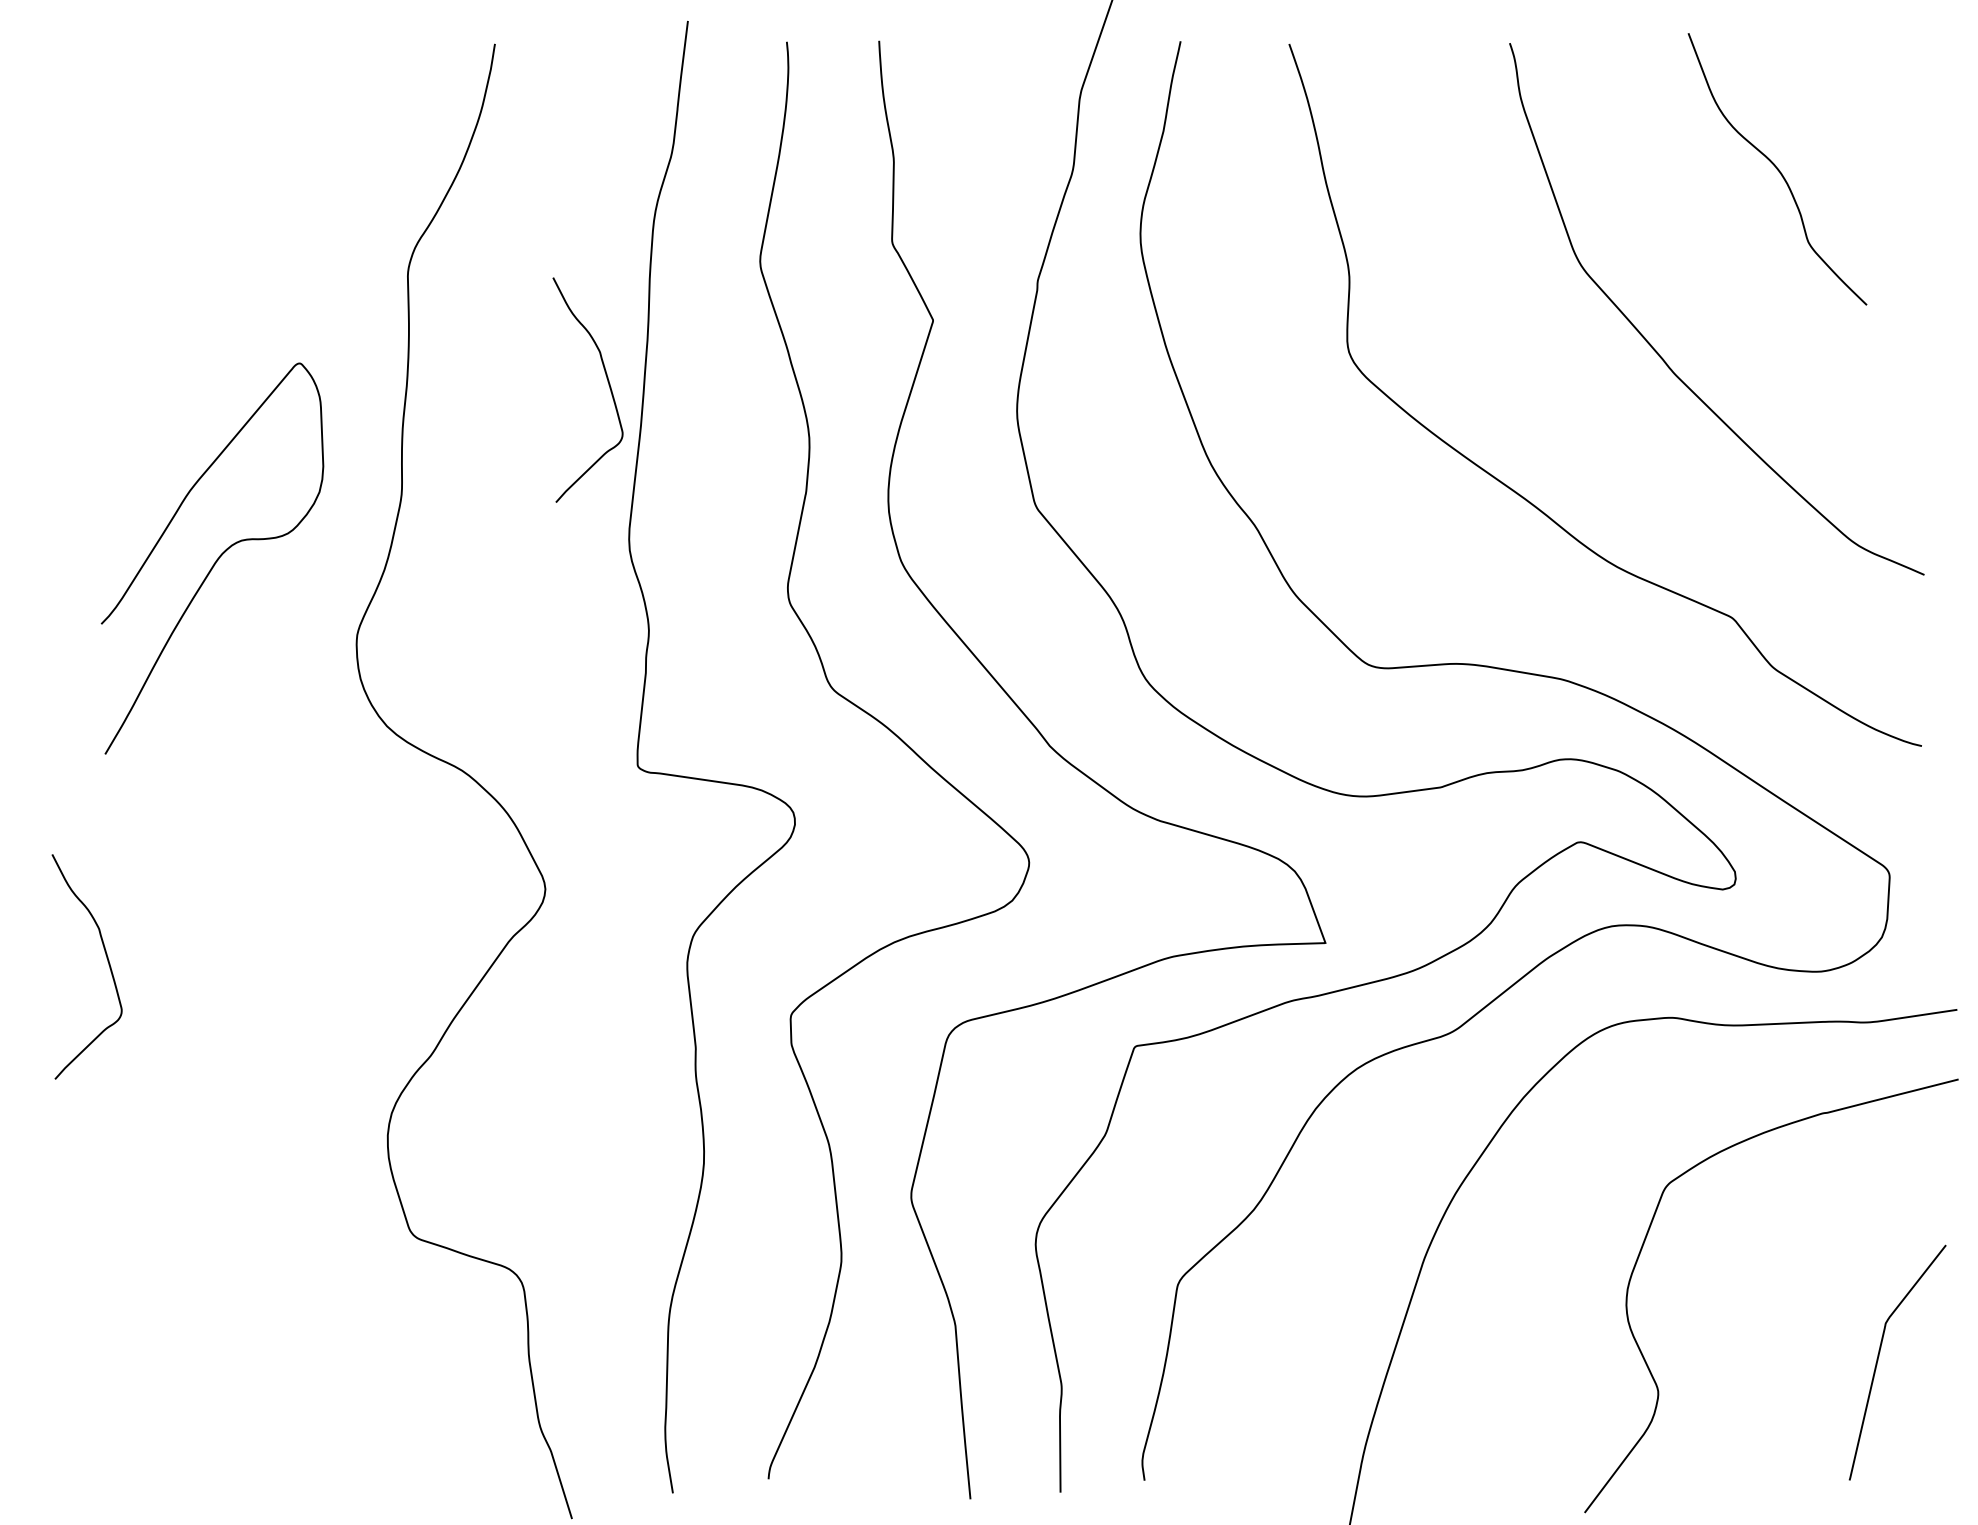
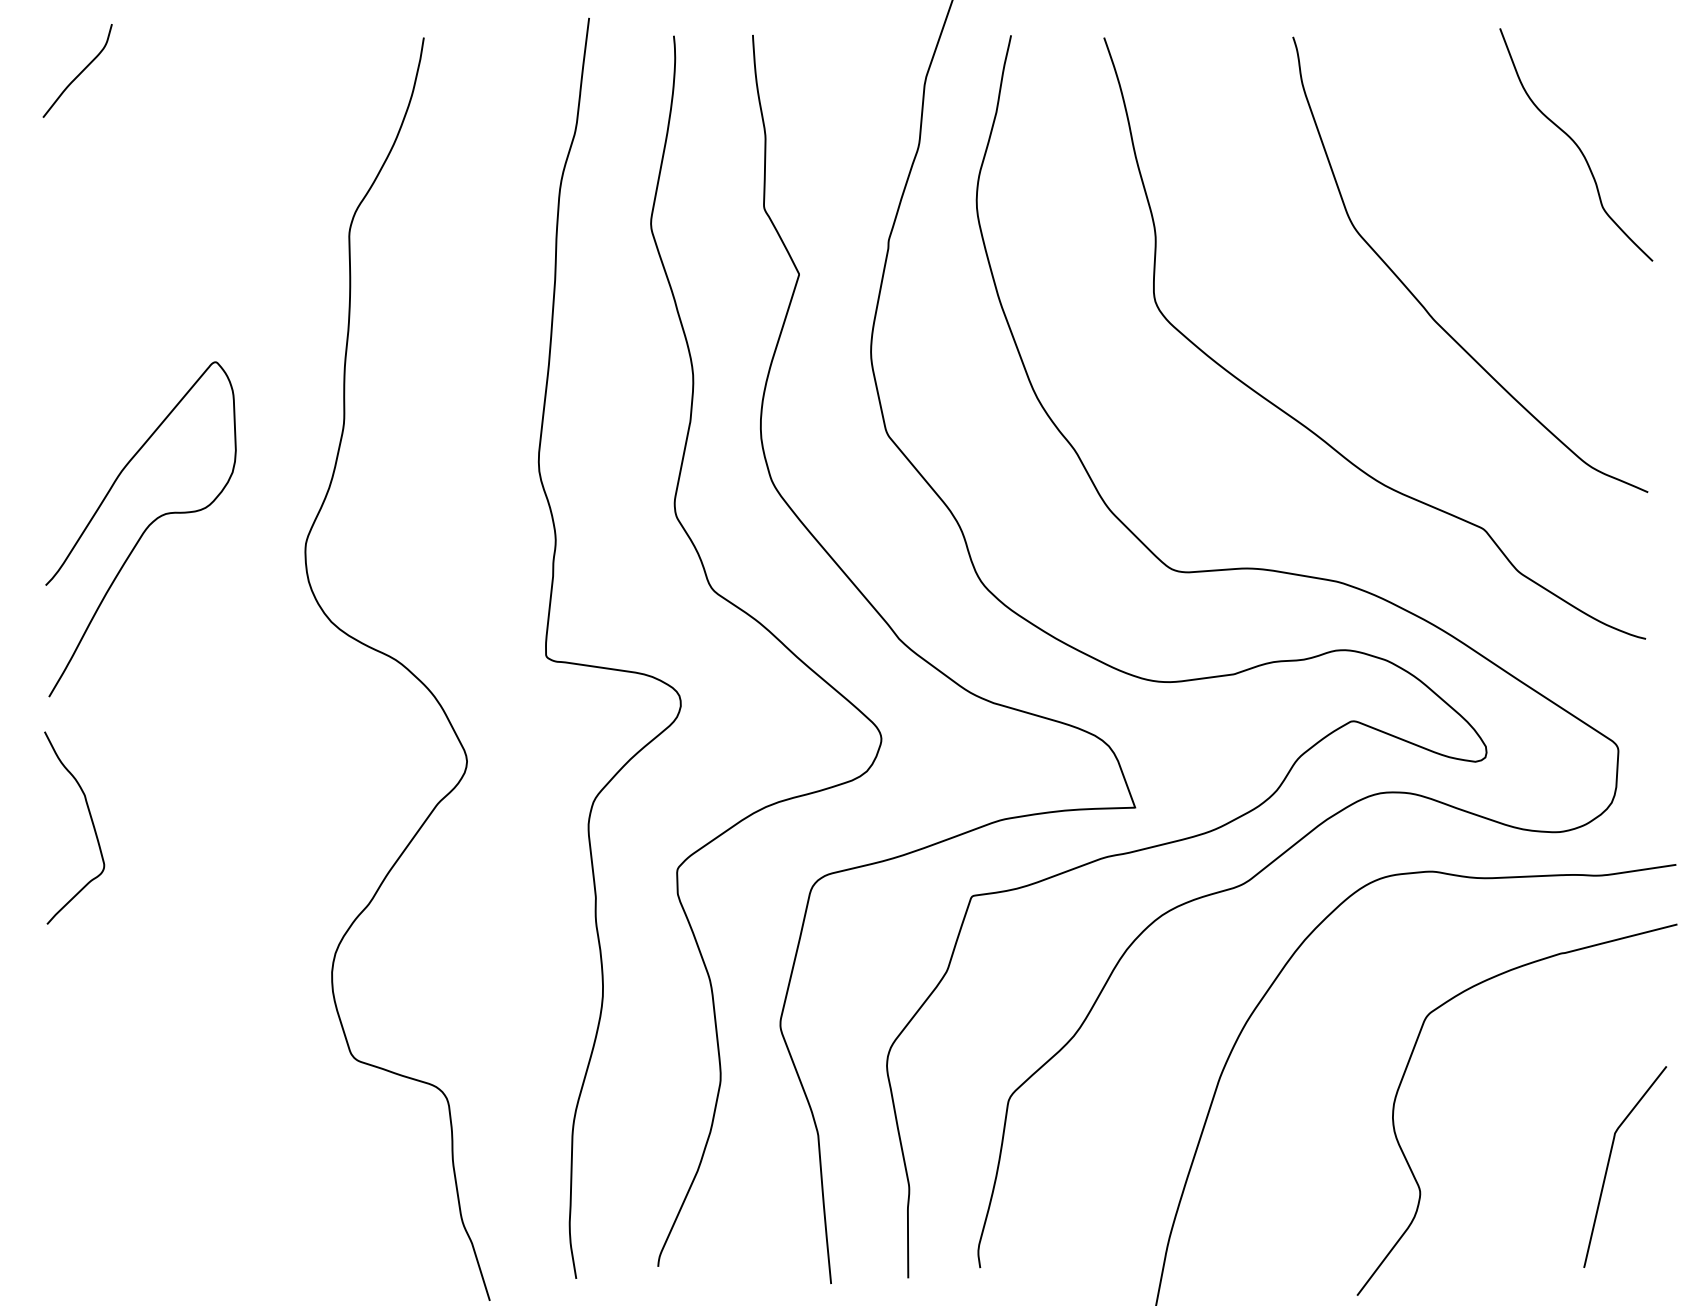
curve: (94, 84) -> (80, 72), added
curve: (1777, 168) -> (1576, 144), moved
curve: (607, 383) -> (520, 328), removed
curve: (215, 561) -> (143, 531), moved

